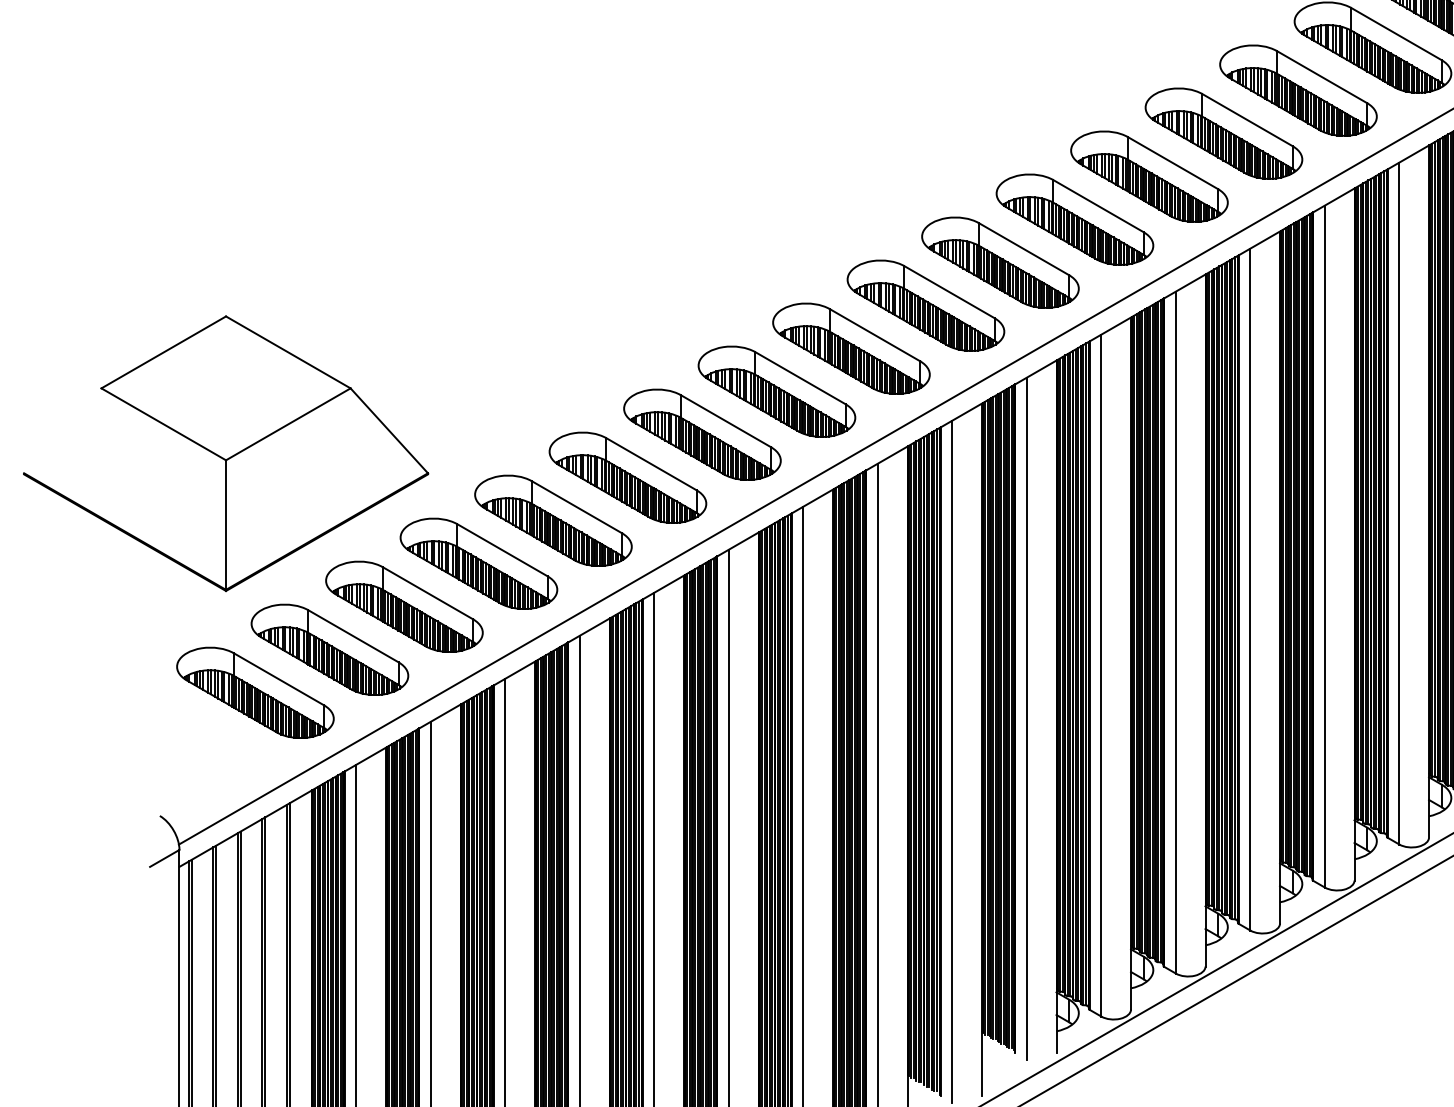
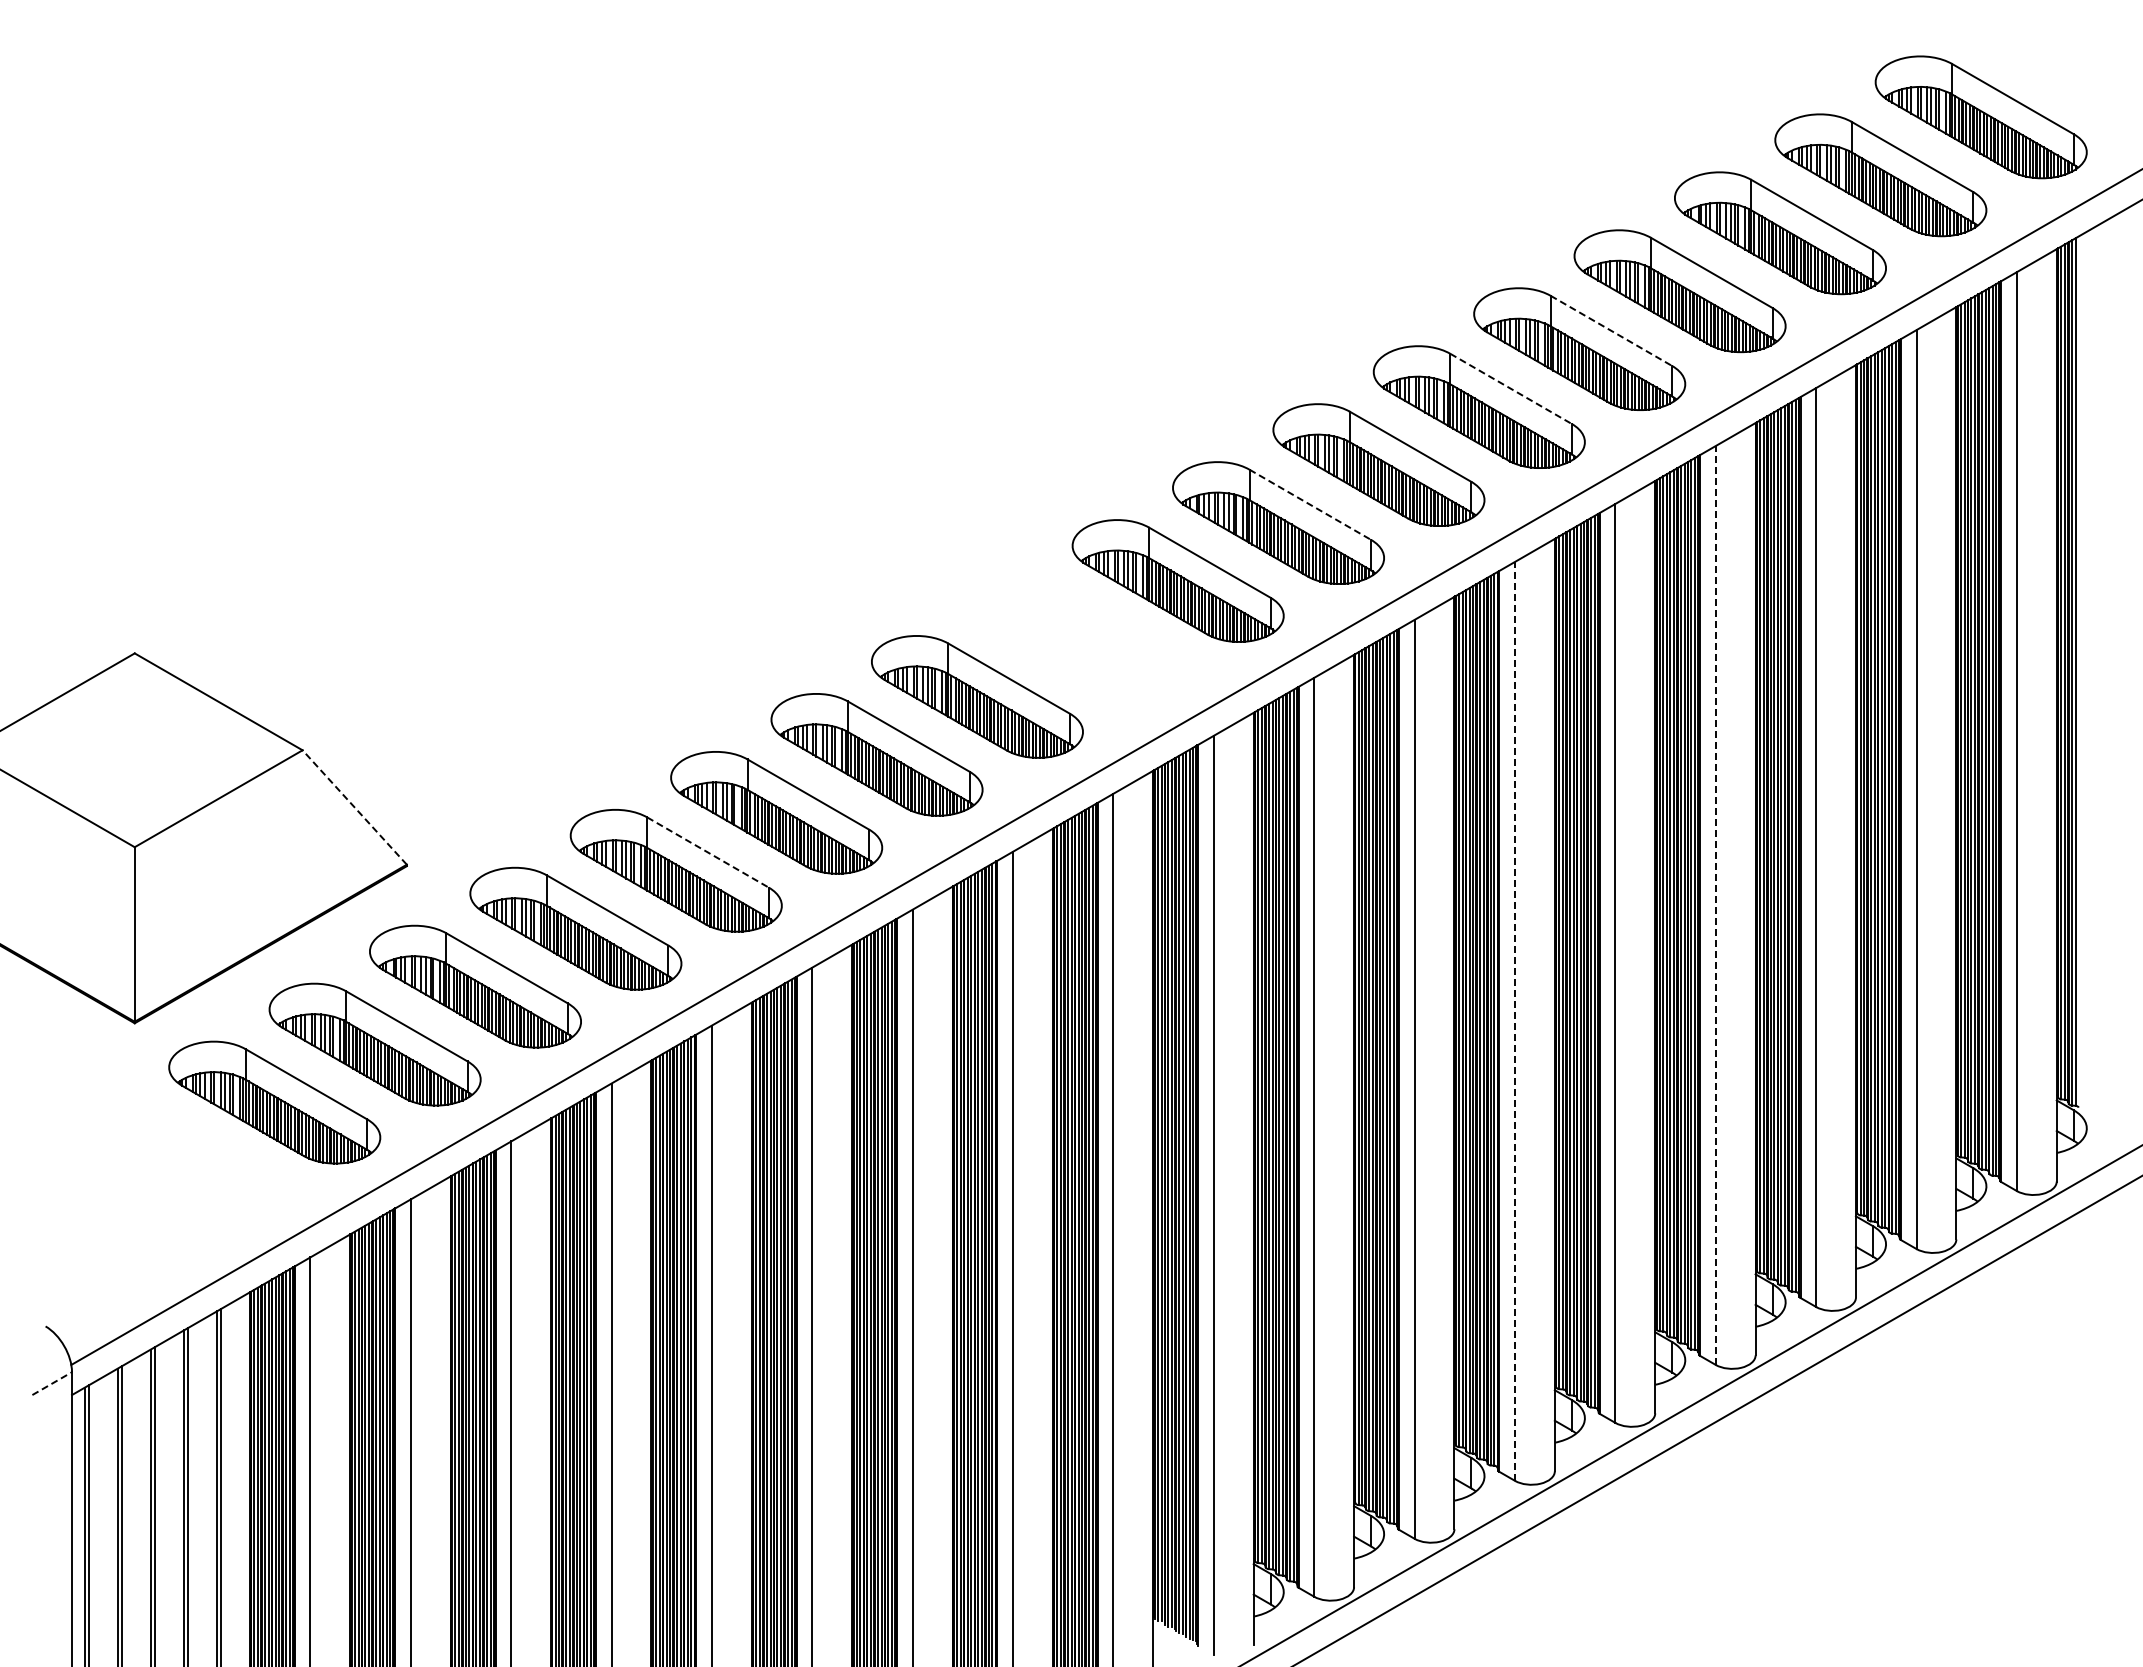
line: (1322, 77) -> (1611, 331), solid -> dashed
line: (1247, 120) -> (1511, 389), solid -> dashed
line: (1098, 206) -> (1310, 505), solid -> dashed
part: (925, 305) -> (1077, 638), removed
line: (389, 430) -> (354, 807), solid -> dashed
line: (651, 464) -> (708, 852), solid -> dashed
line: (1399, 502) -> (1715, 904), solid -> dashed
line: (1250, 588) -> (1514, 1020), solid -> dashed
part: (255, 692) -> (174, 1160), removed
line: (164, 858) -> (52, 1383), solid -> dashed

